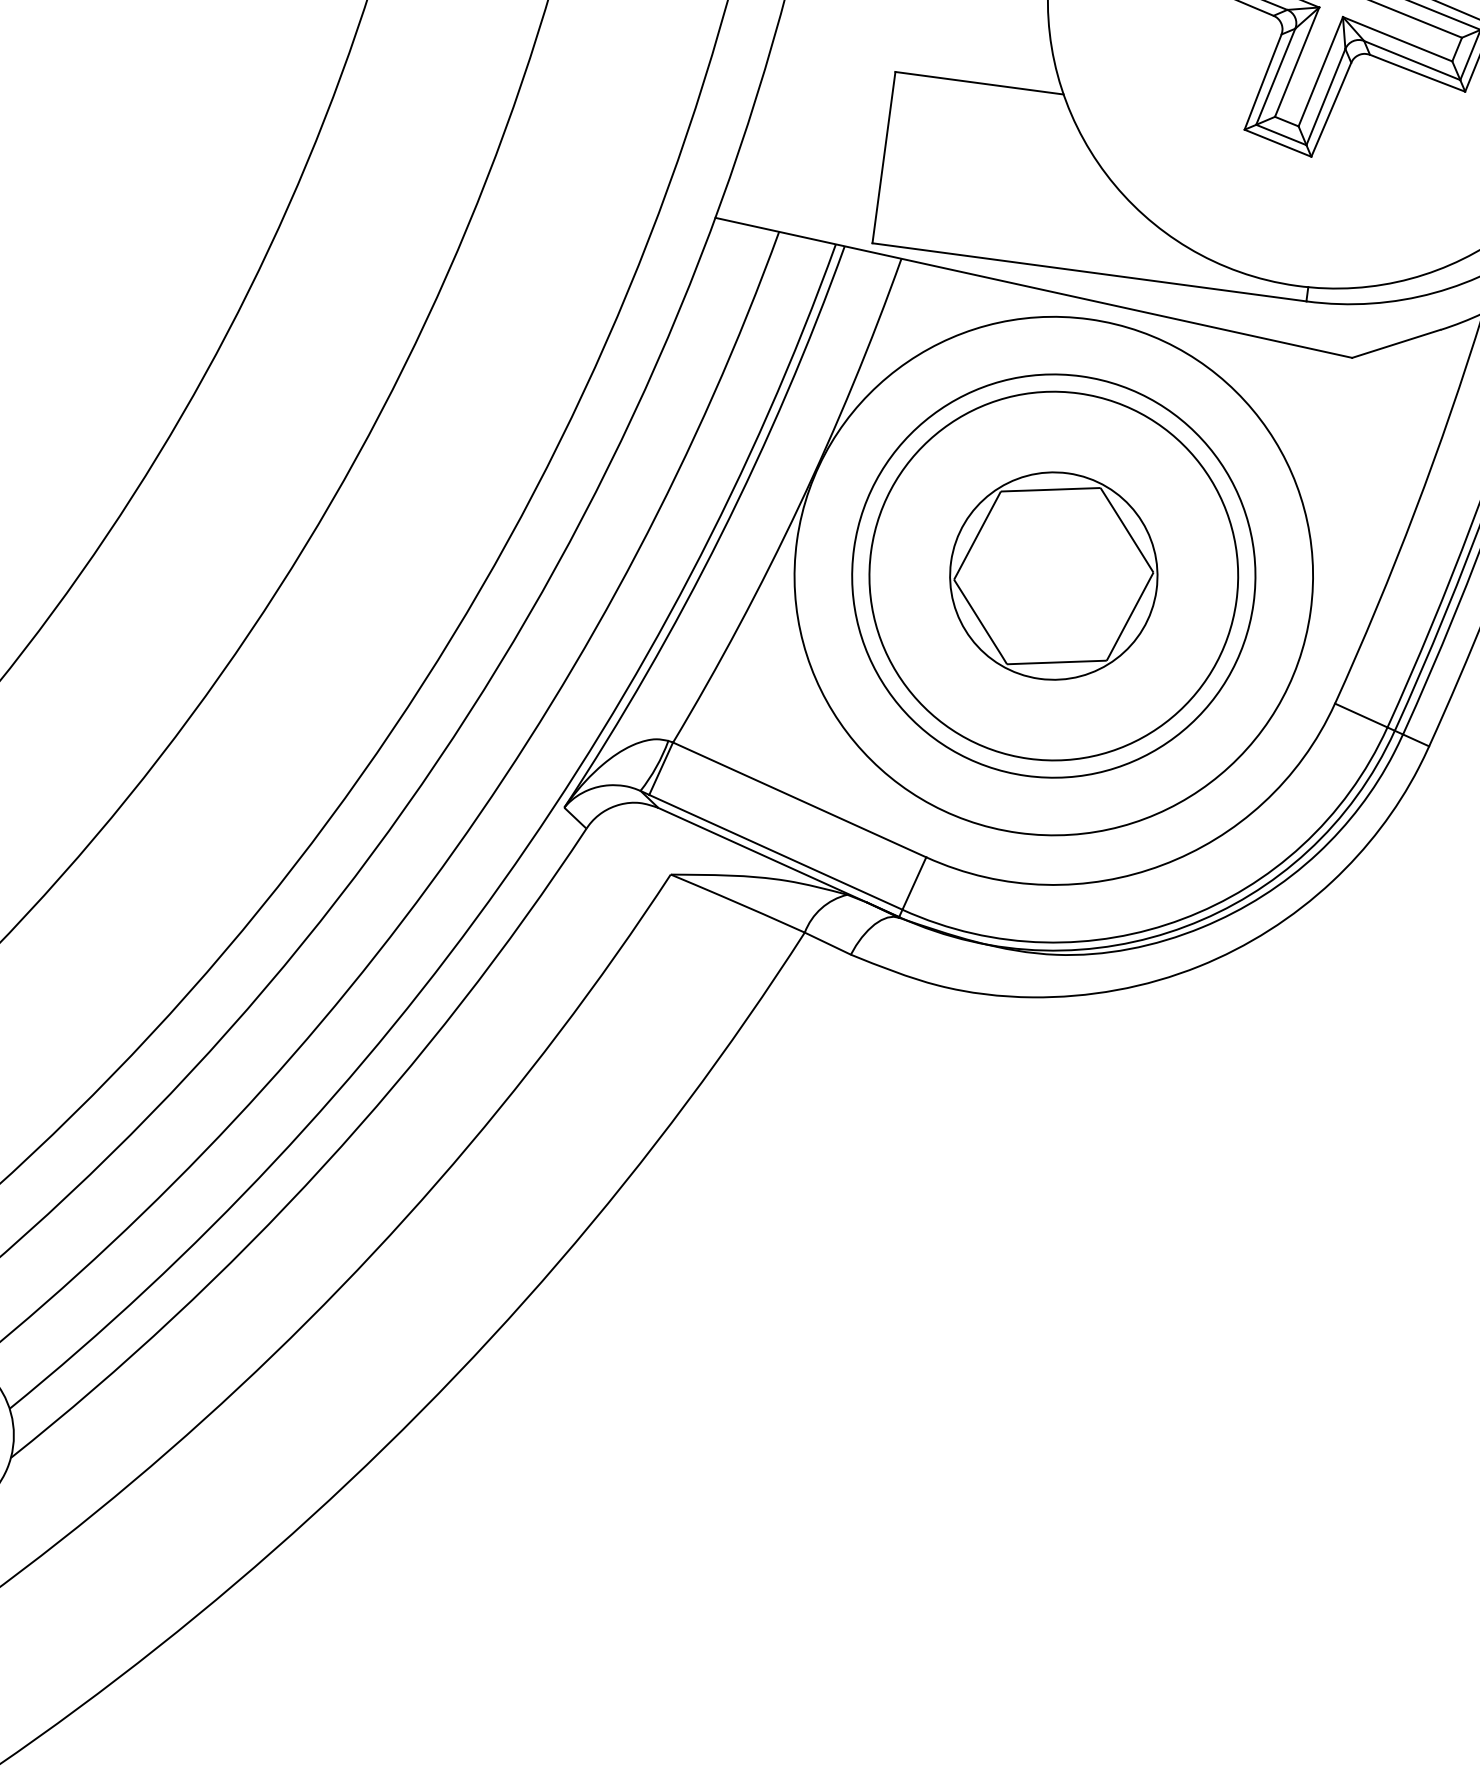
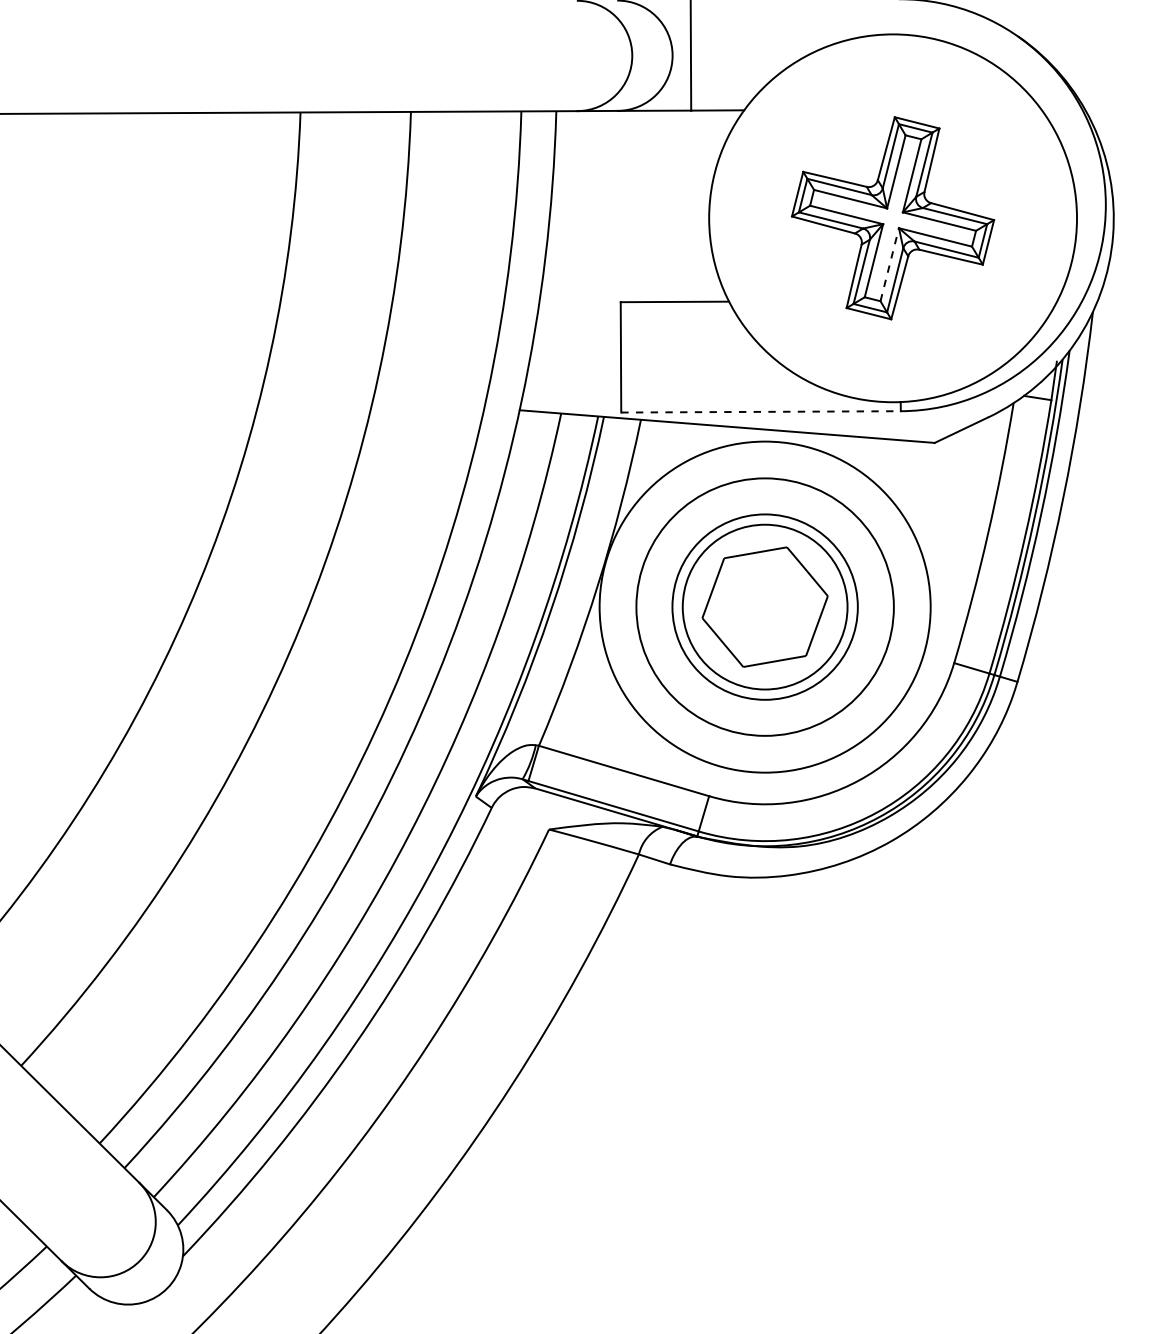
line: (1320, 71) -> (889, 264), solid -> dashed
line: (1090, 271) -> (761, 411), solid -> dashed
circle: (1052, 574) -> (764, 606), size x0.7
circle: (1052, 574) -> (764, 606), size x1.4

